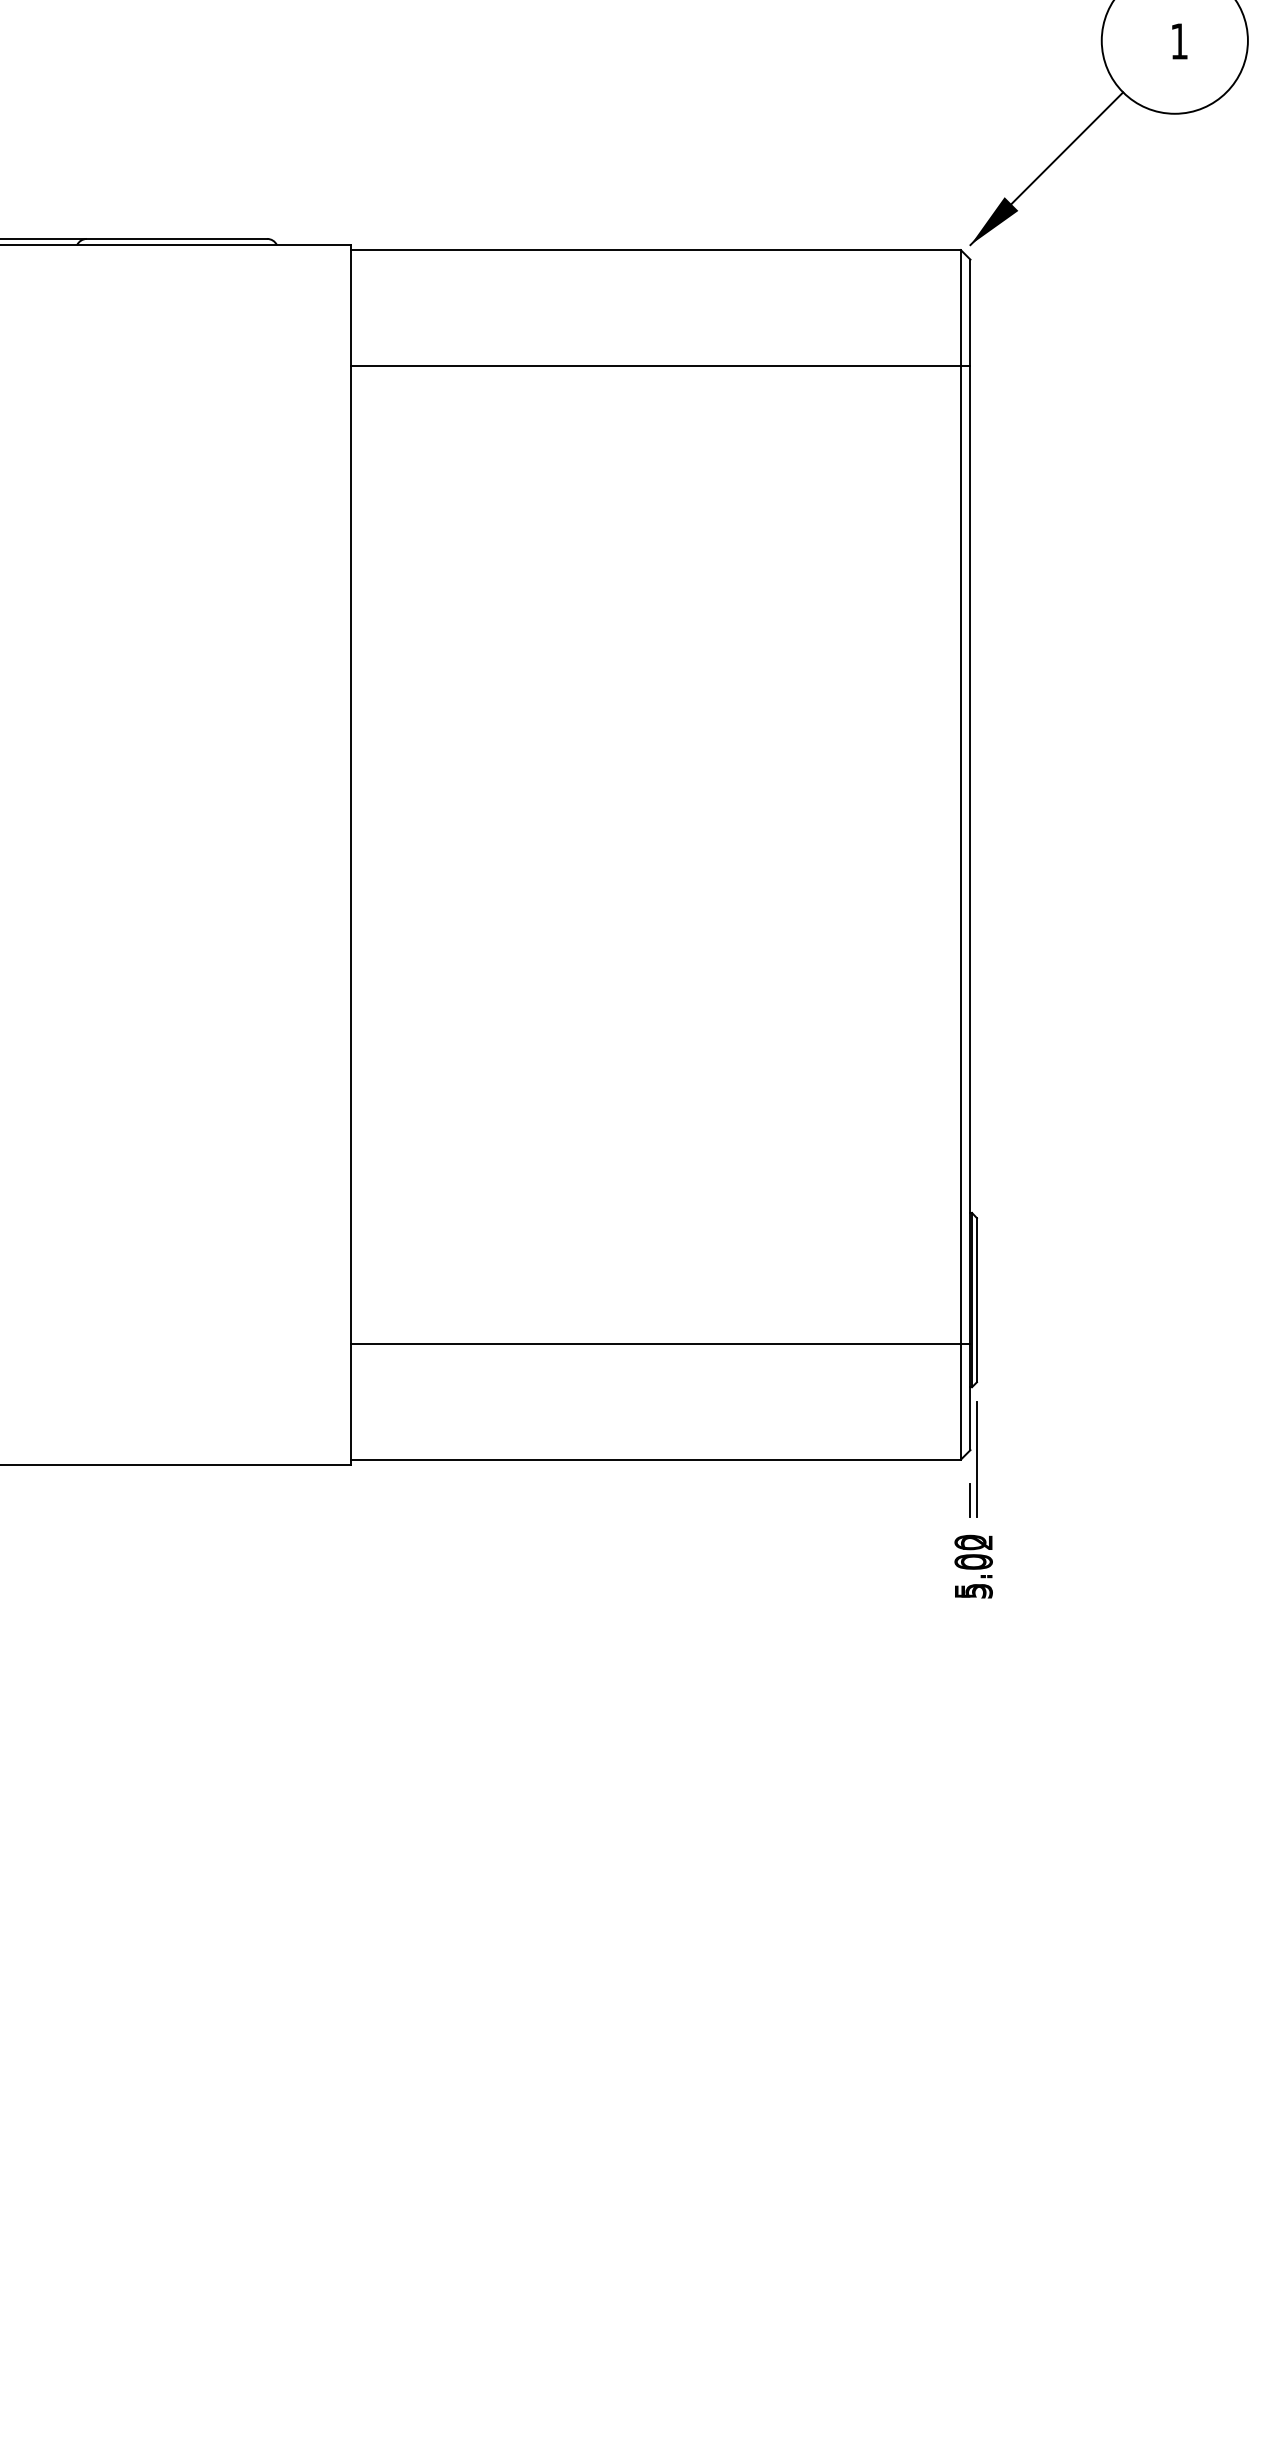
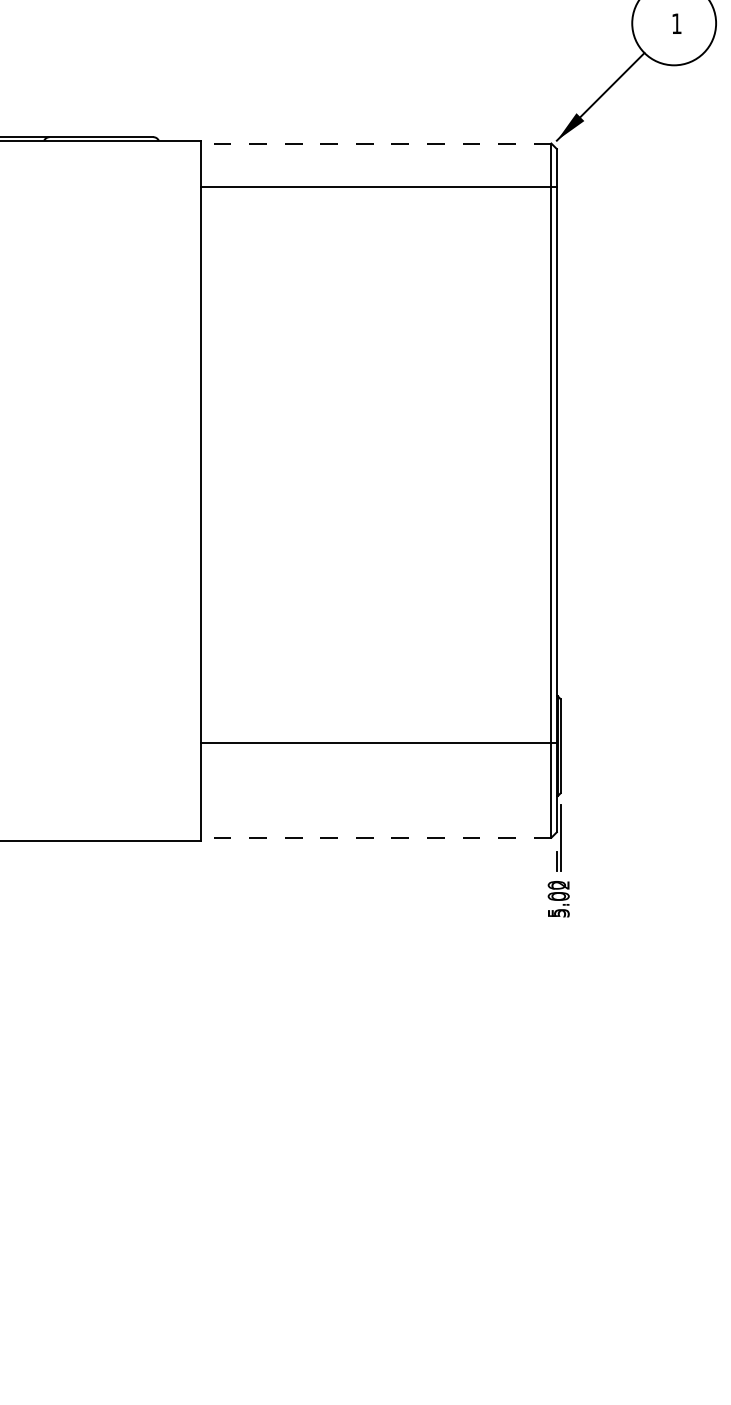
line: (656, 249) -> (376, 143), solid -> dashed
line: (659, 366) -> (378, 187), moved
line: (659, 1344) -> (378, 743), moved
line: (656, 1459) -> (376, 837), solid -> dashed

